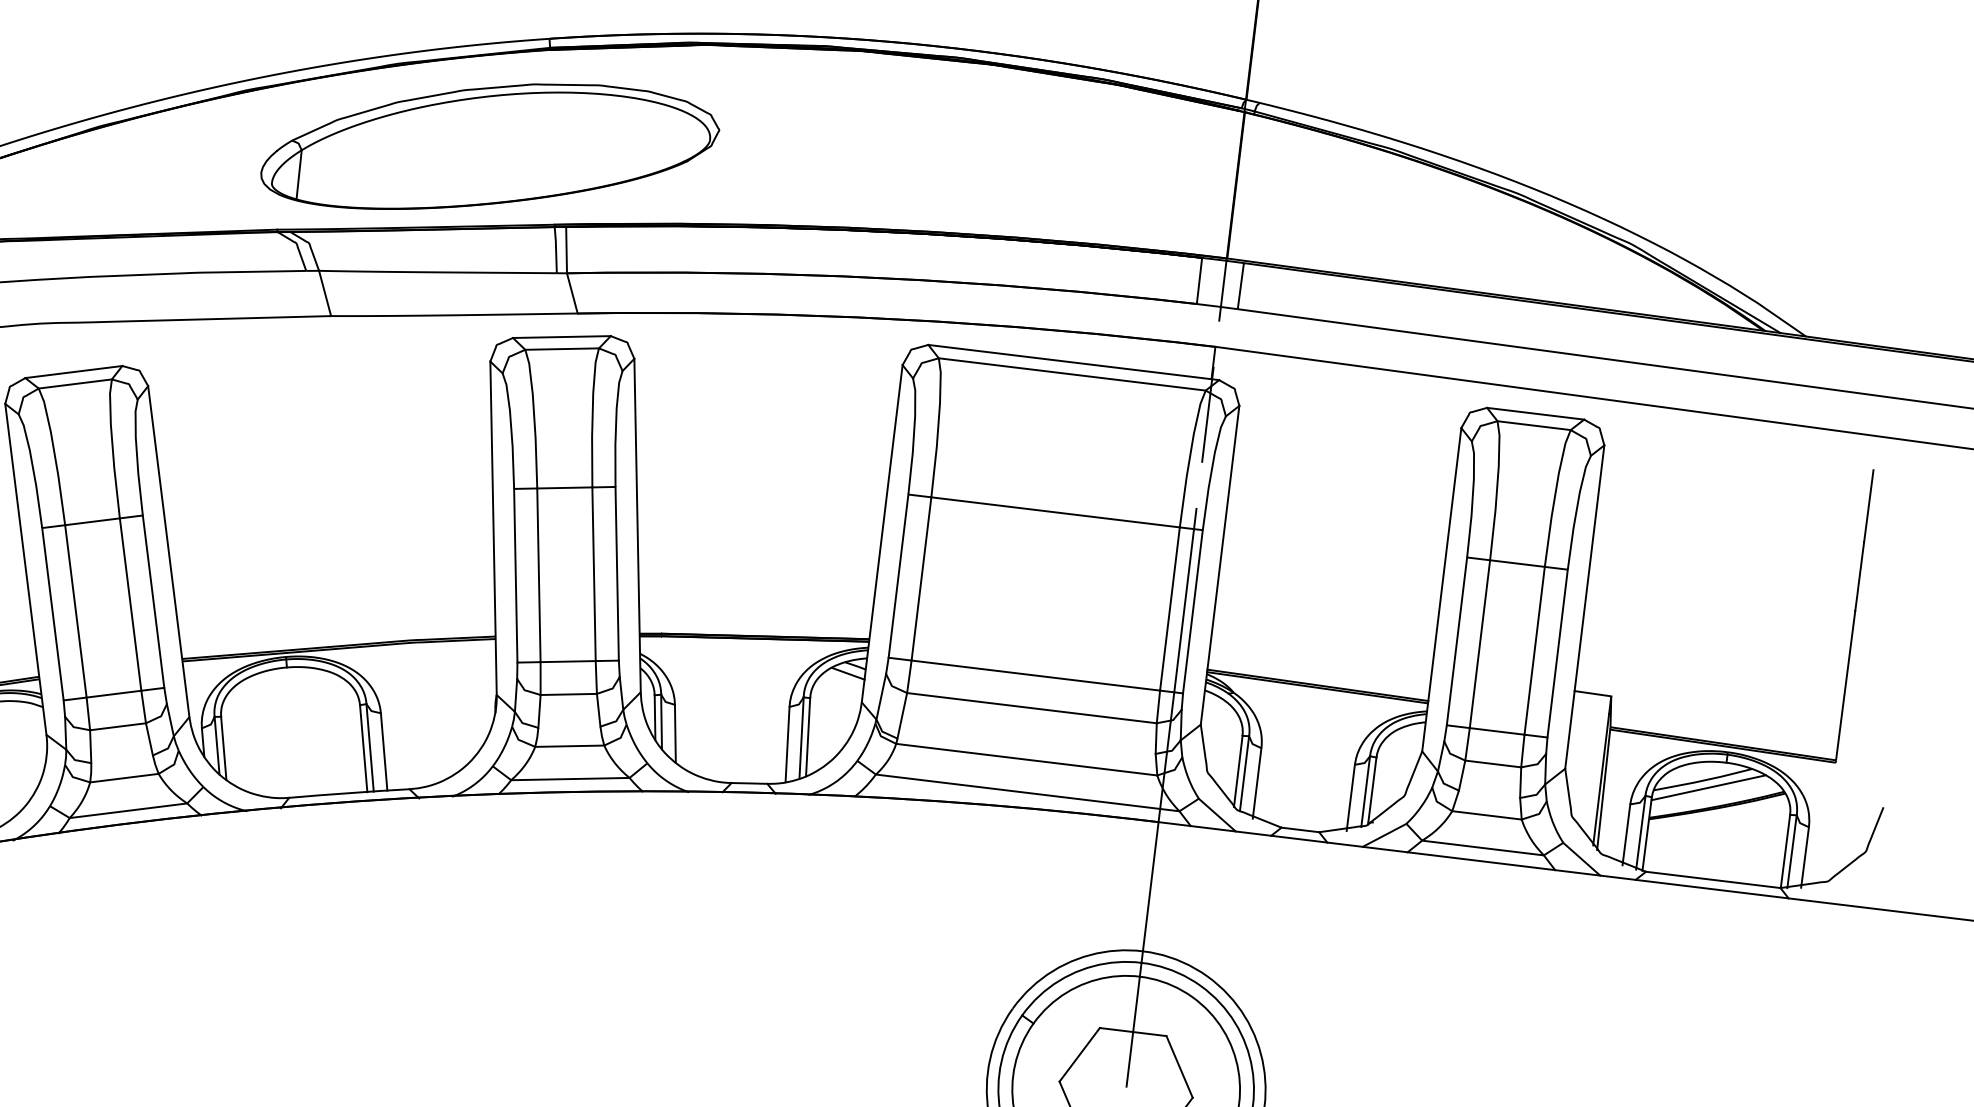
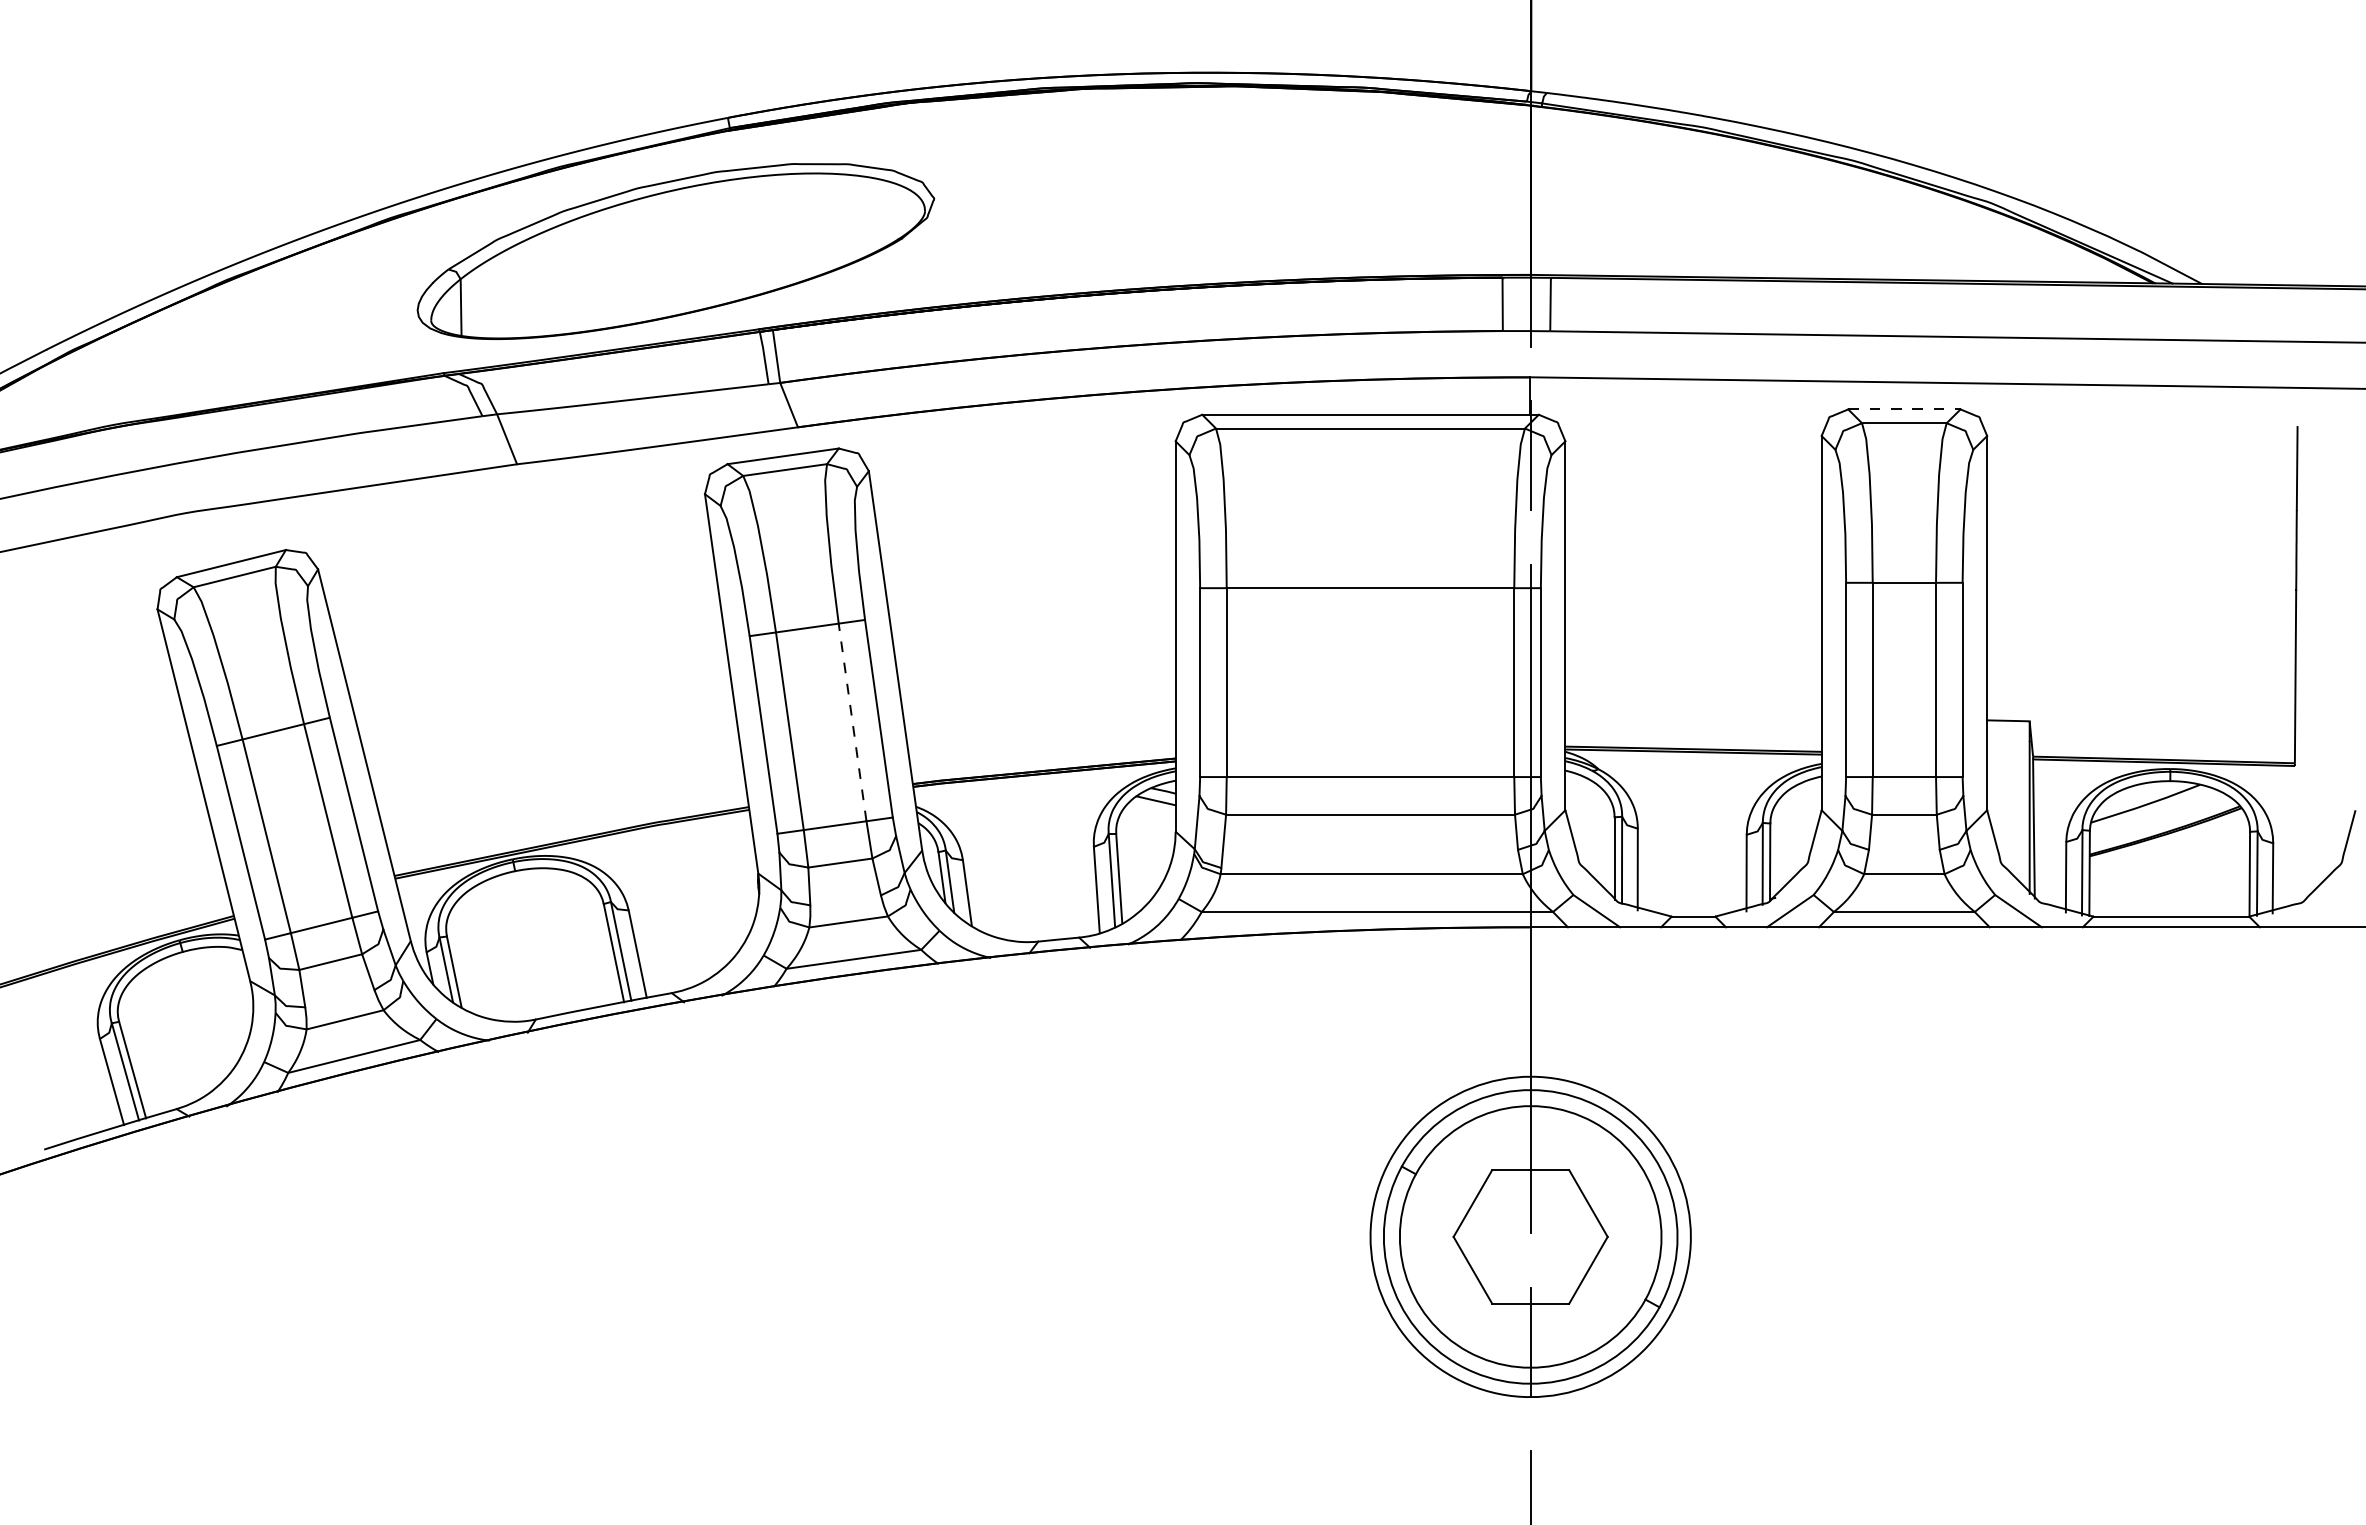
line: (1535, 413) -> (1904, 409), solid -> dashed
line: (593, 574) -> (852, 722), solid -> dashed
line: (1708, 788) -> (2153, 812), removed

